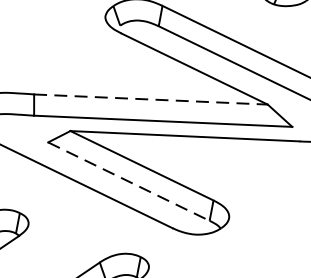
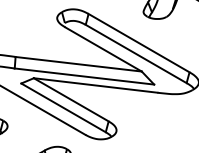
line: (150, 99) -> (78, 64), dashed -> solid
line: (128, 180) -> (63, 107), dashed -> solid

